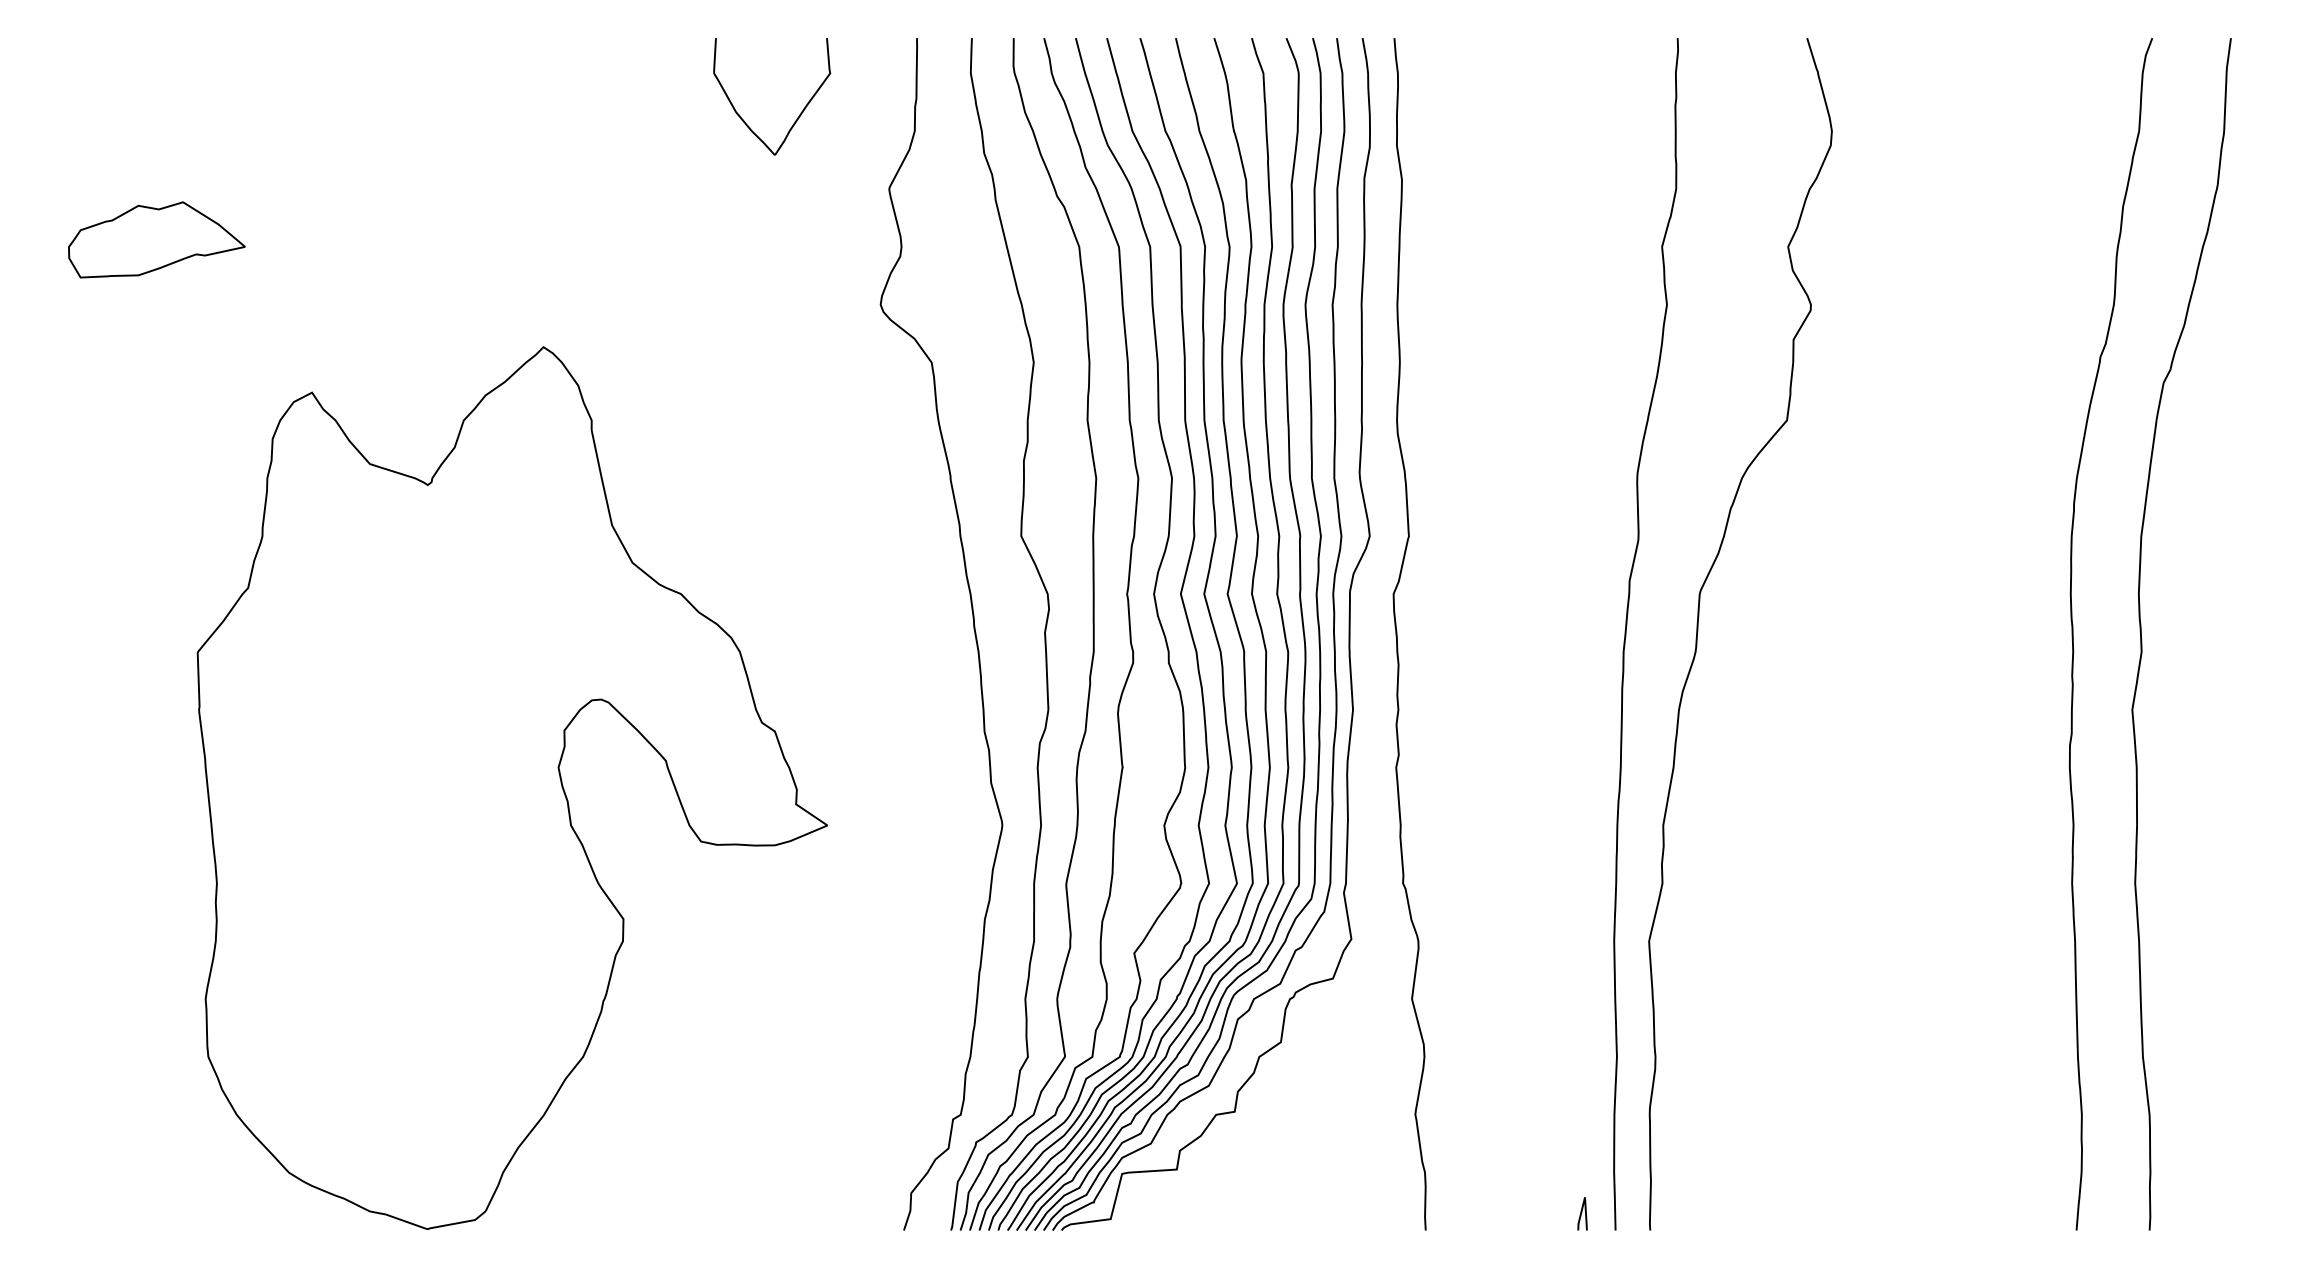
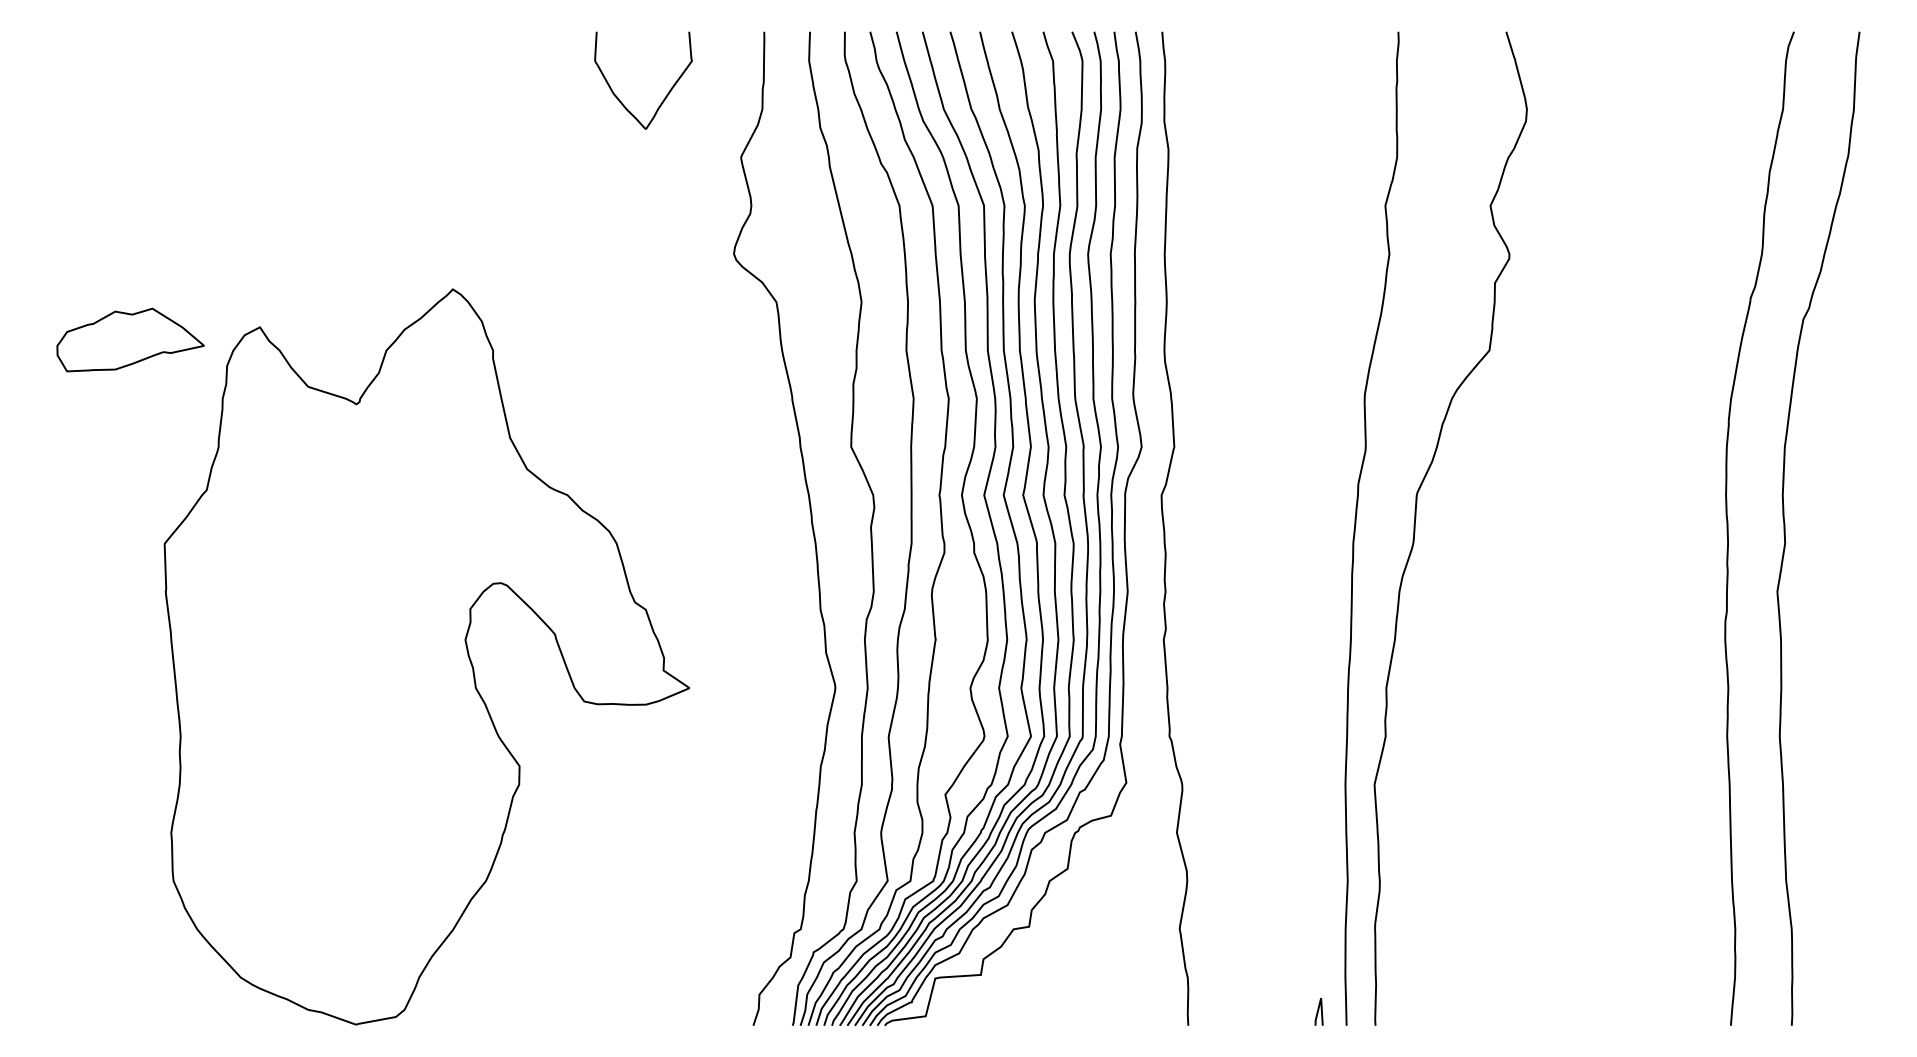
part: (156, 239) -> (130, 339), moved

